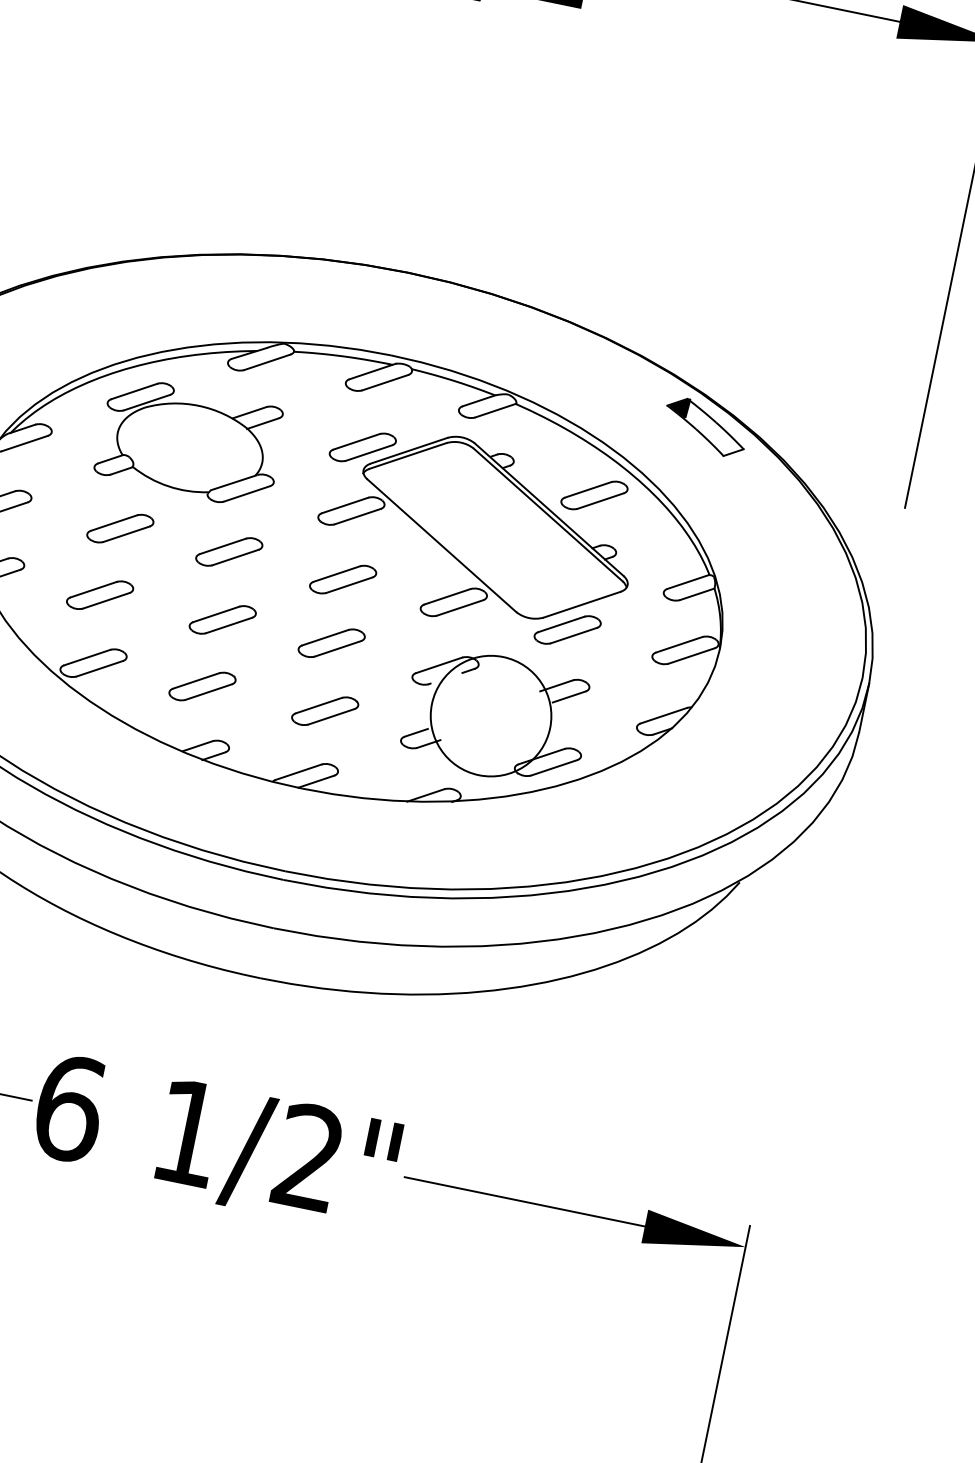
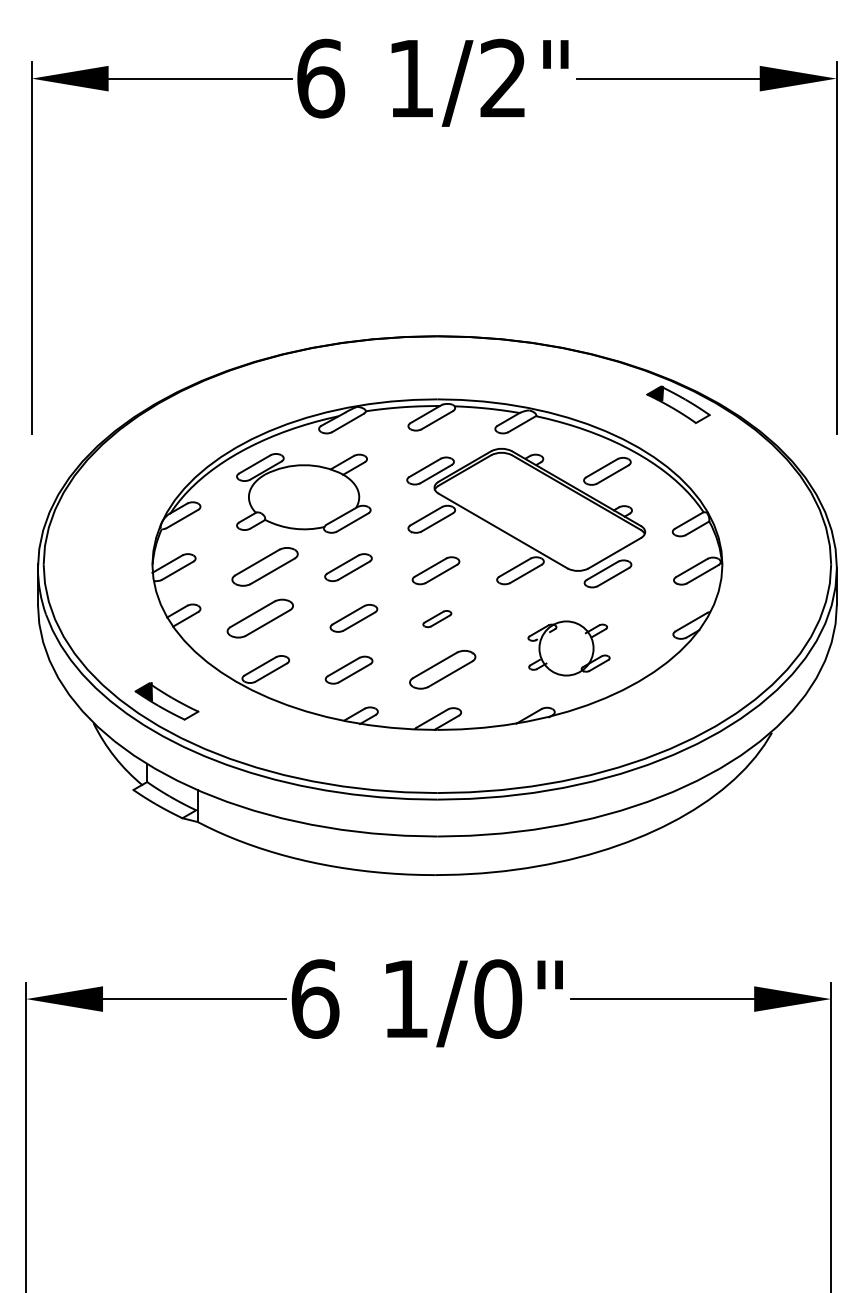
part: (120, 528) -> (265, 566), size x1.4
part: (100, 594) -> (260, 618), size x1.4
part: (332, 642) -> (437, 618), size x0.6
part: (325, 710) -> (442, 669), size x1.4
part: (495, 717) -> (568, 648), size x0.6
text: (309, 1156) -> (498, 998), 1/2" -> 1/0"

